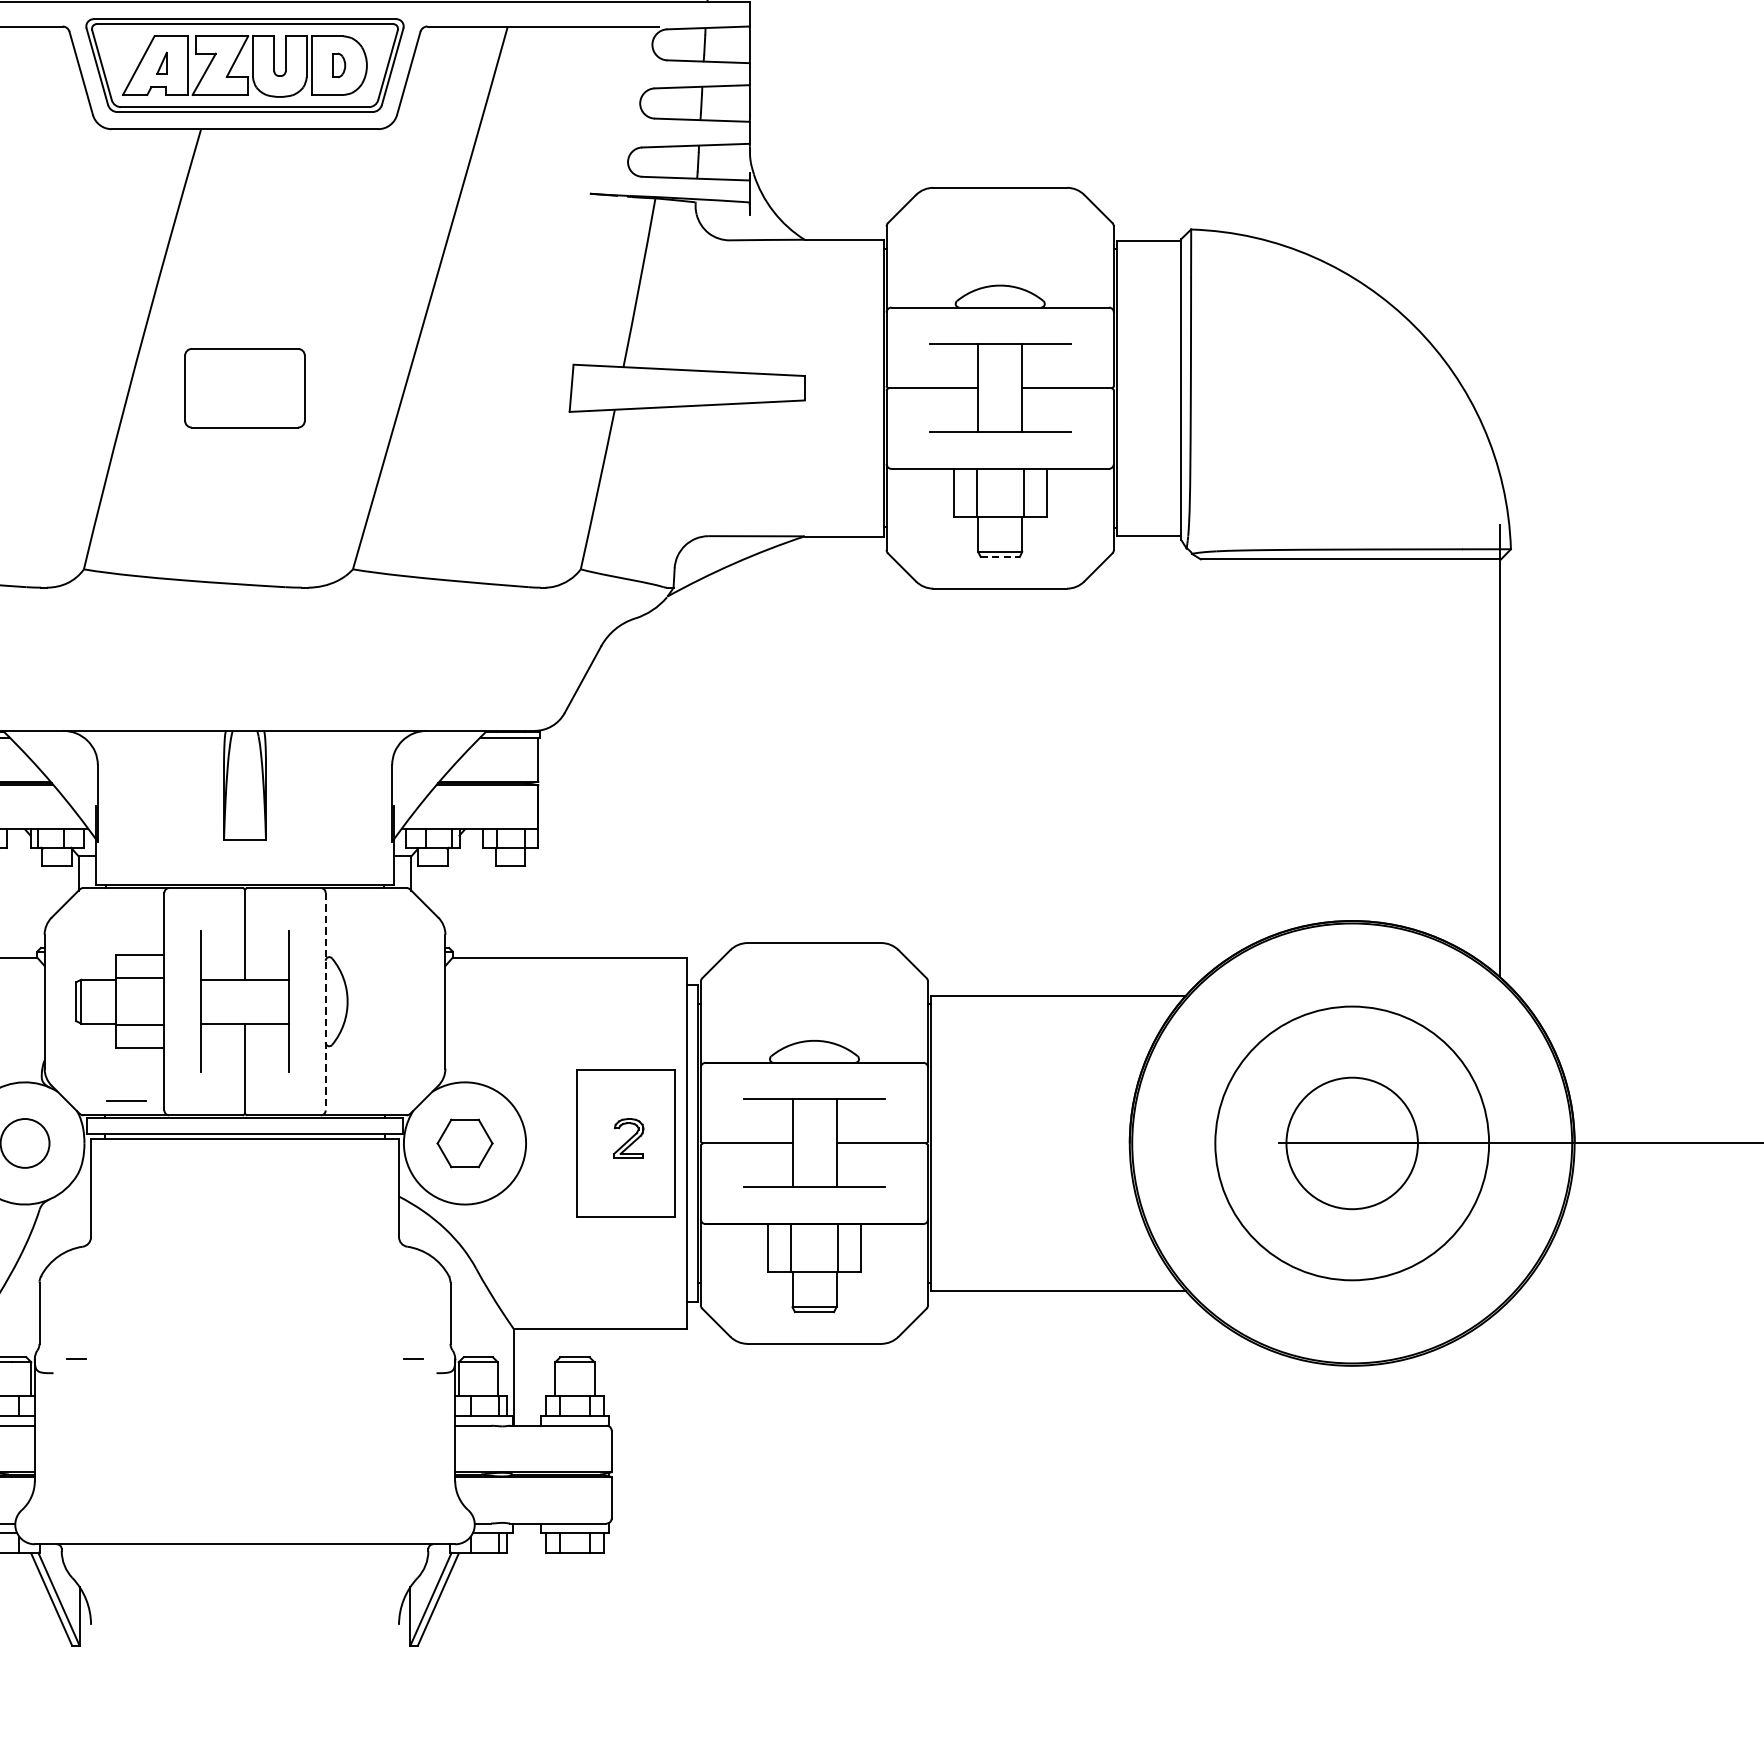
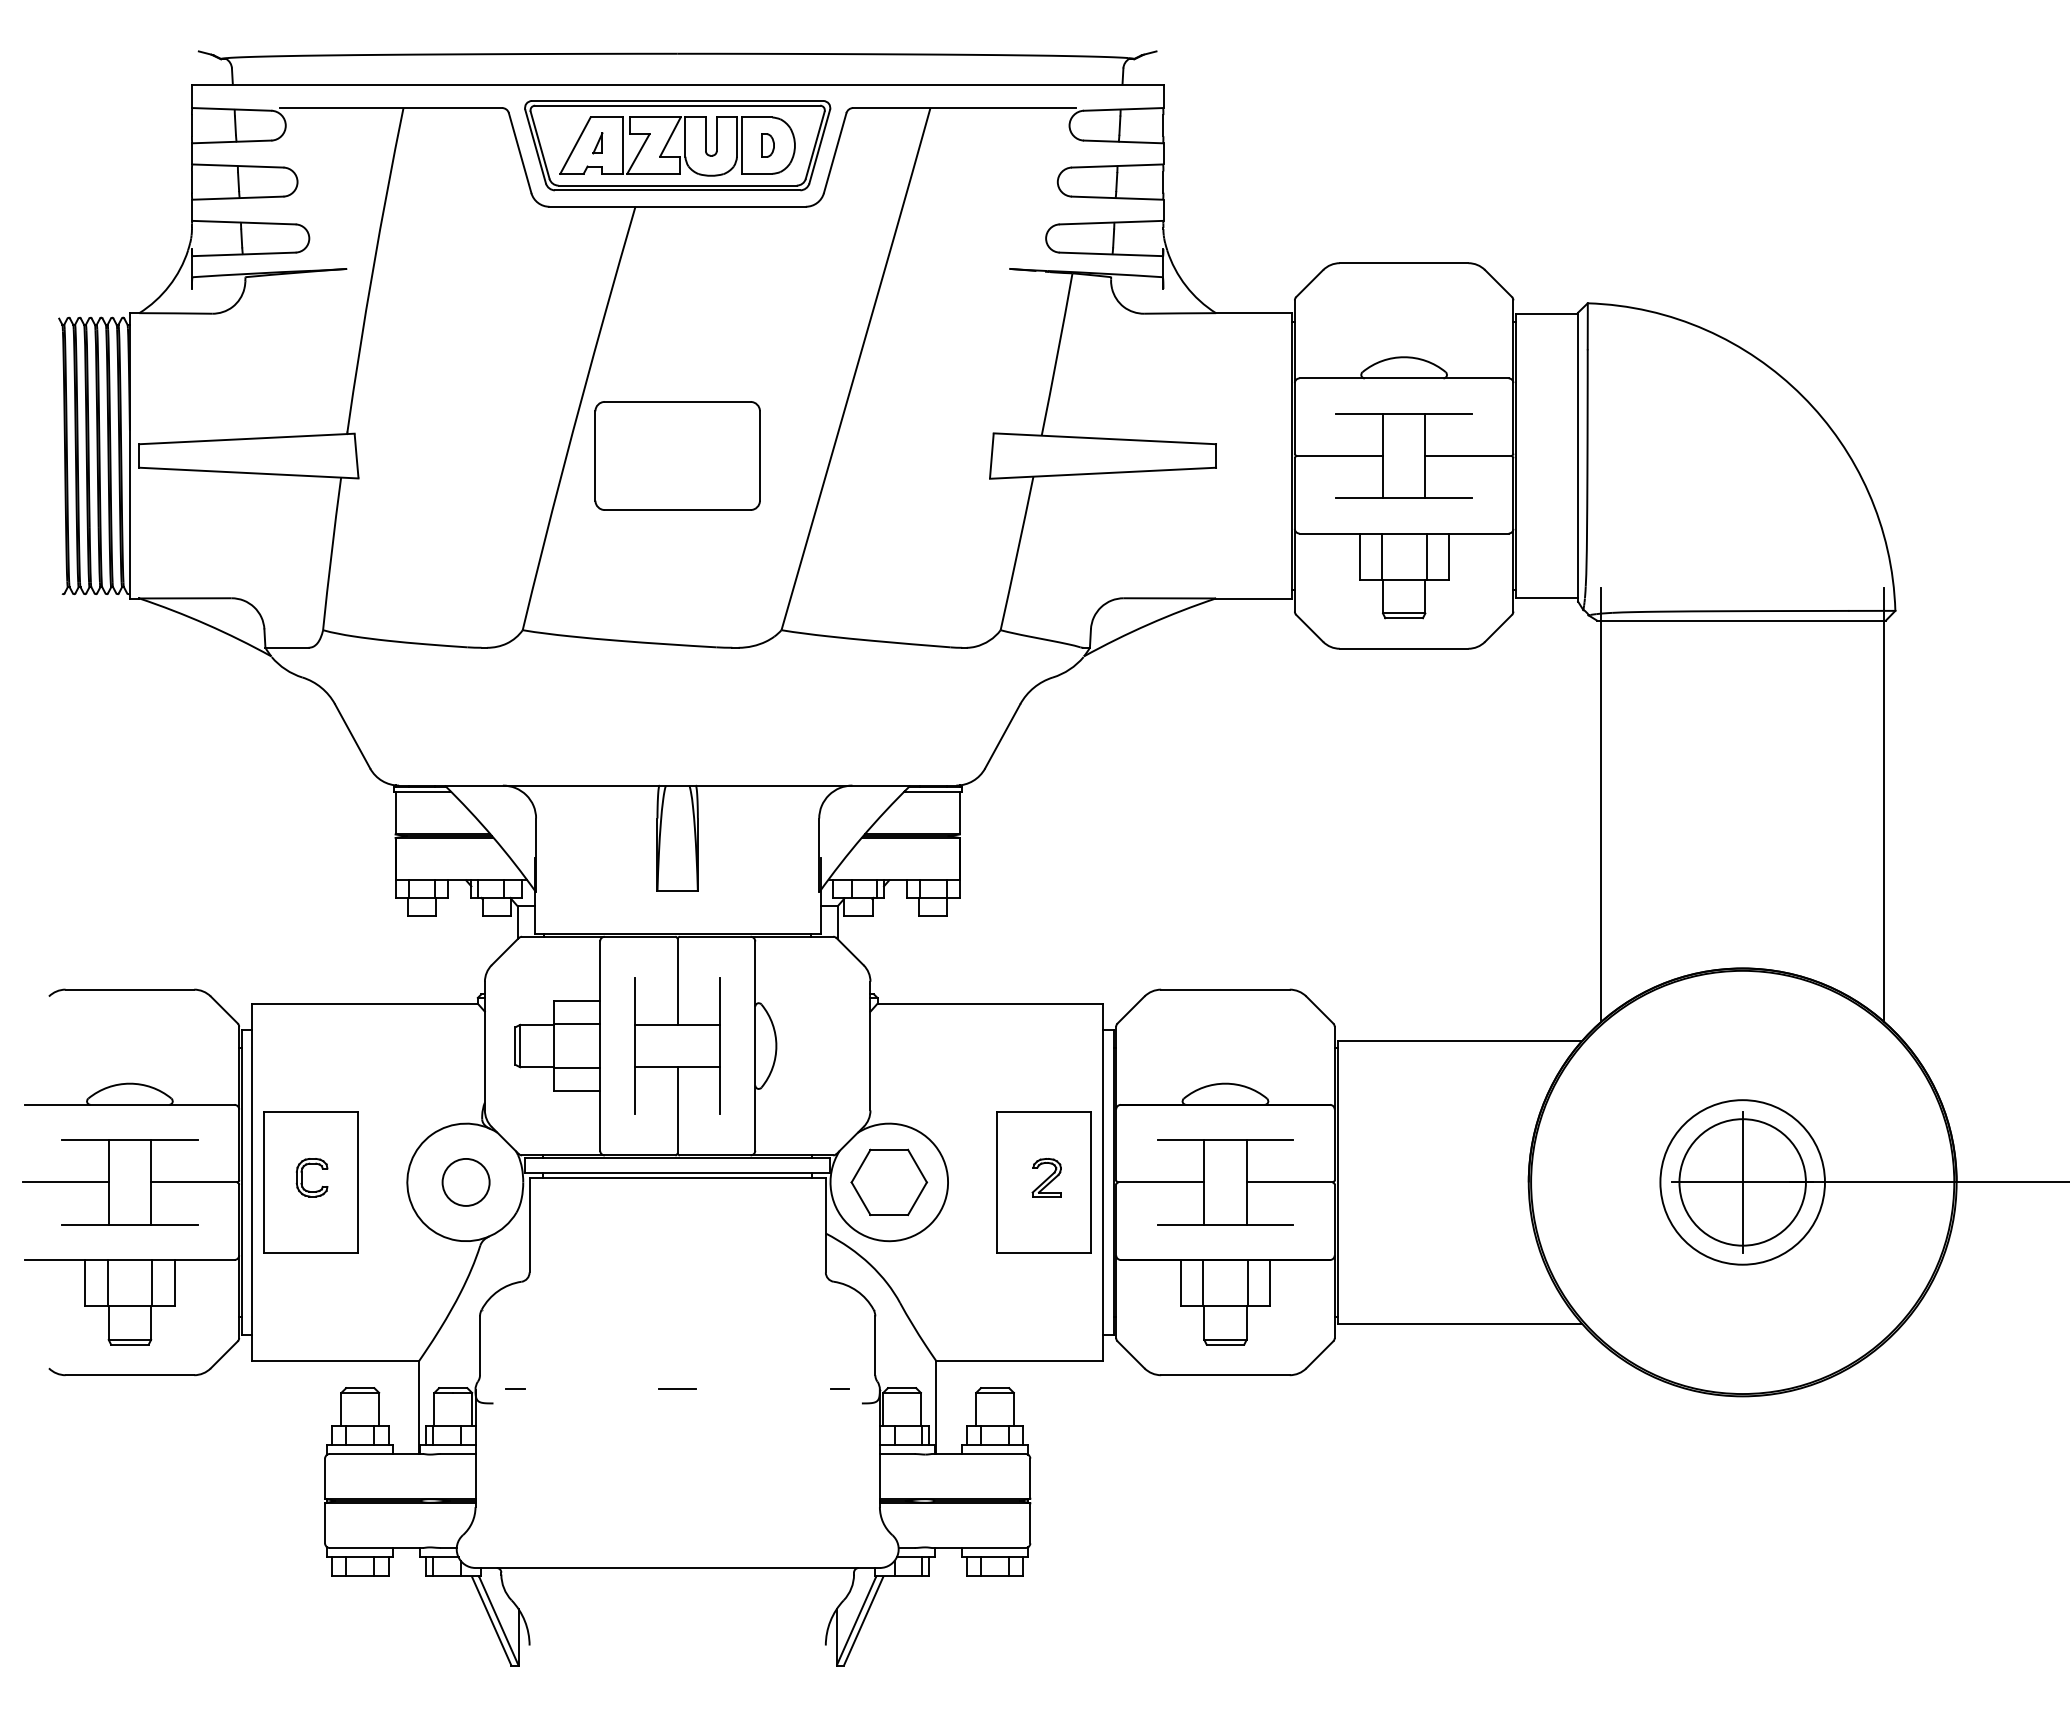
part: (244, 387) -> (677, 455), size x1.43
line: (1000, 557) -> (1404, 618), dashed -> solid
line: (1204, 750) -> (1600, 804), added
line: (325, 1002) -> (755, 1046), dashed -> solid
line: (126, 1099) -> (677, 1388), moved
line: (1352, 1142) -> (1742, 1181), added
part: (465, 1143) -> (889, 1182), size x1.43
circle: (1352, 1143) -> (1742, 1182), size x0.62

